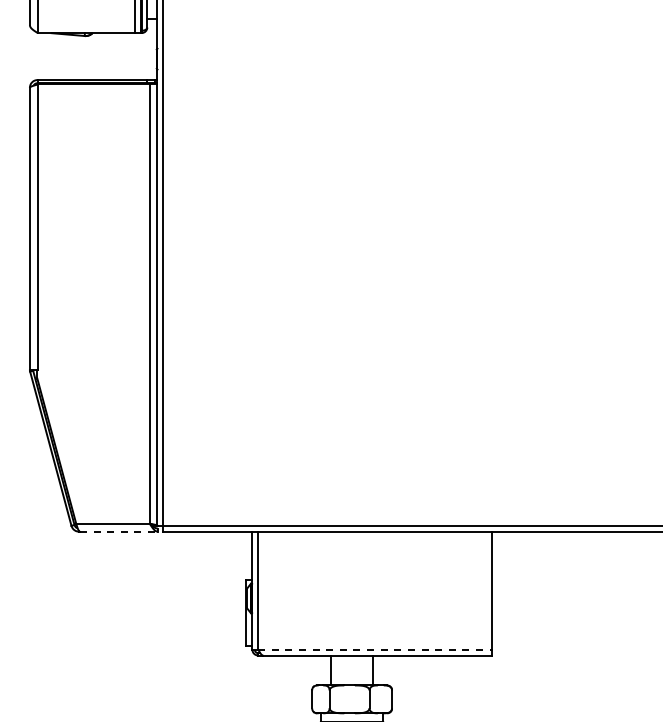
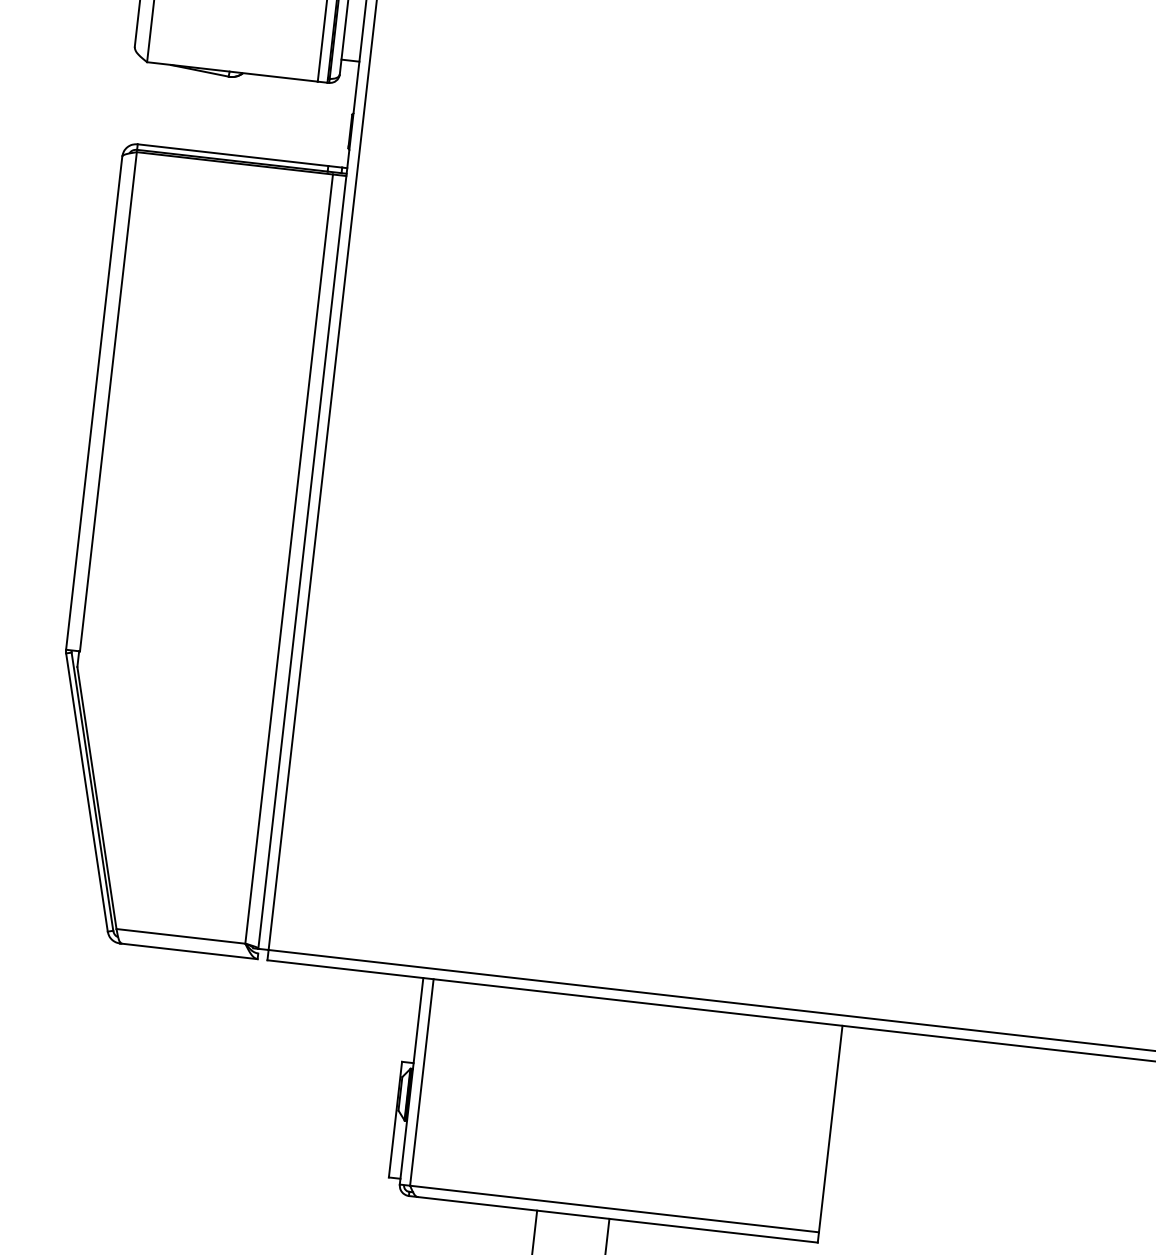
line: (118, 531) -> (188, 950), dashed -> solid
line: (375, 649) -> (615, 1208), dashed -> solid

